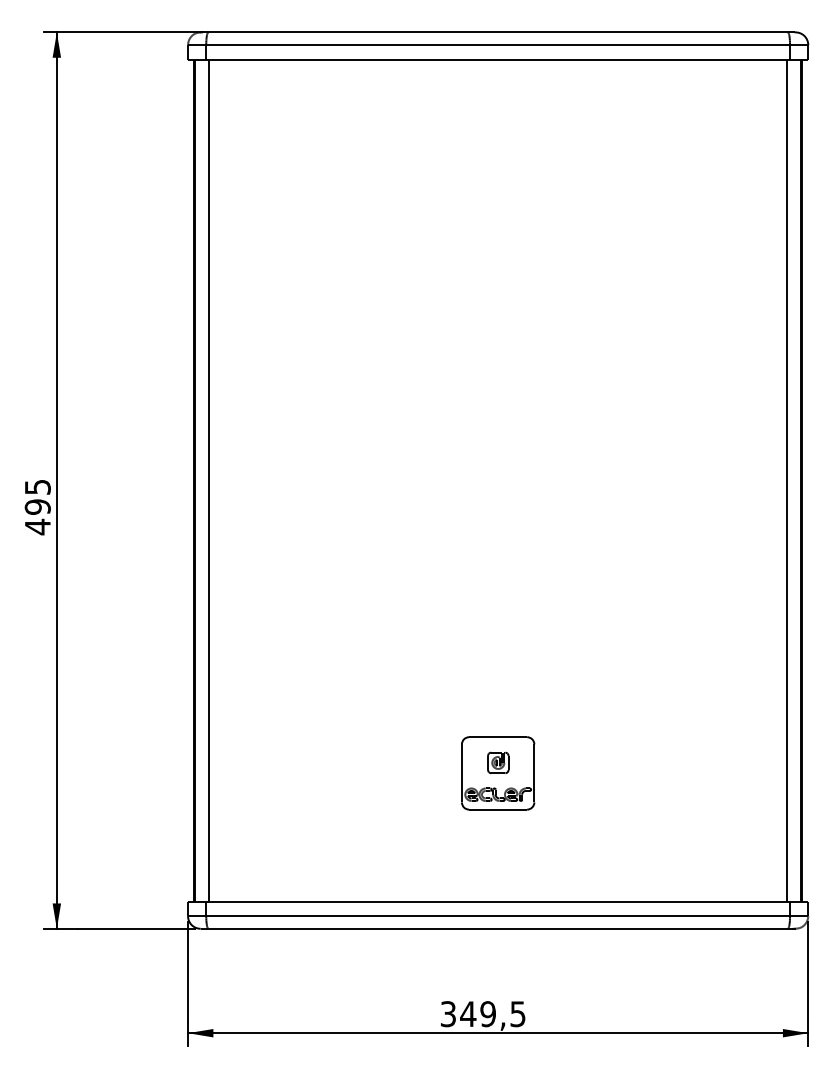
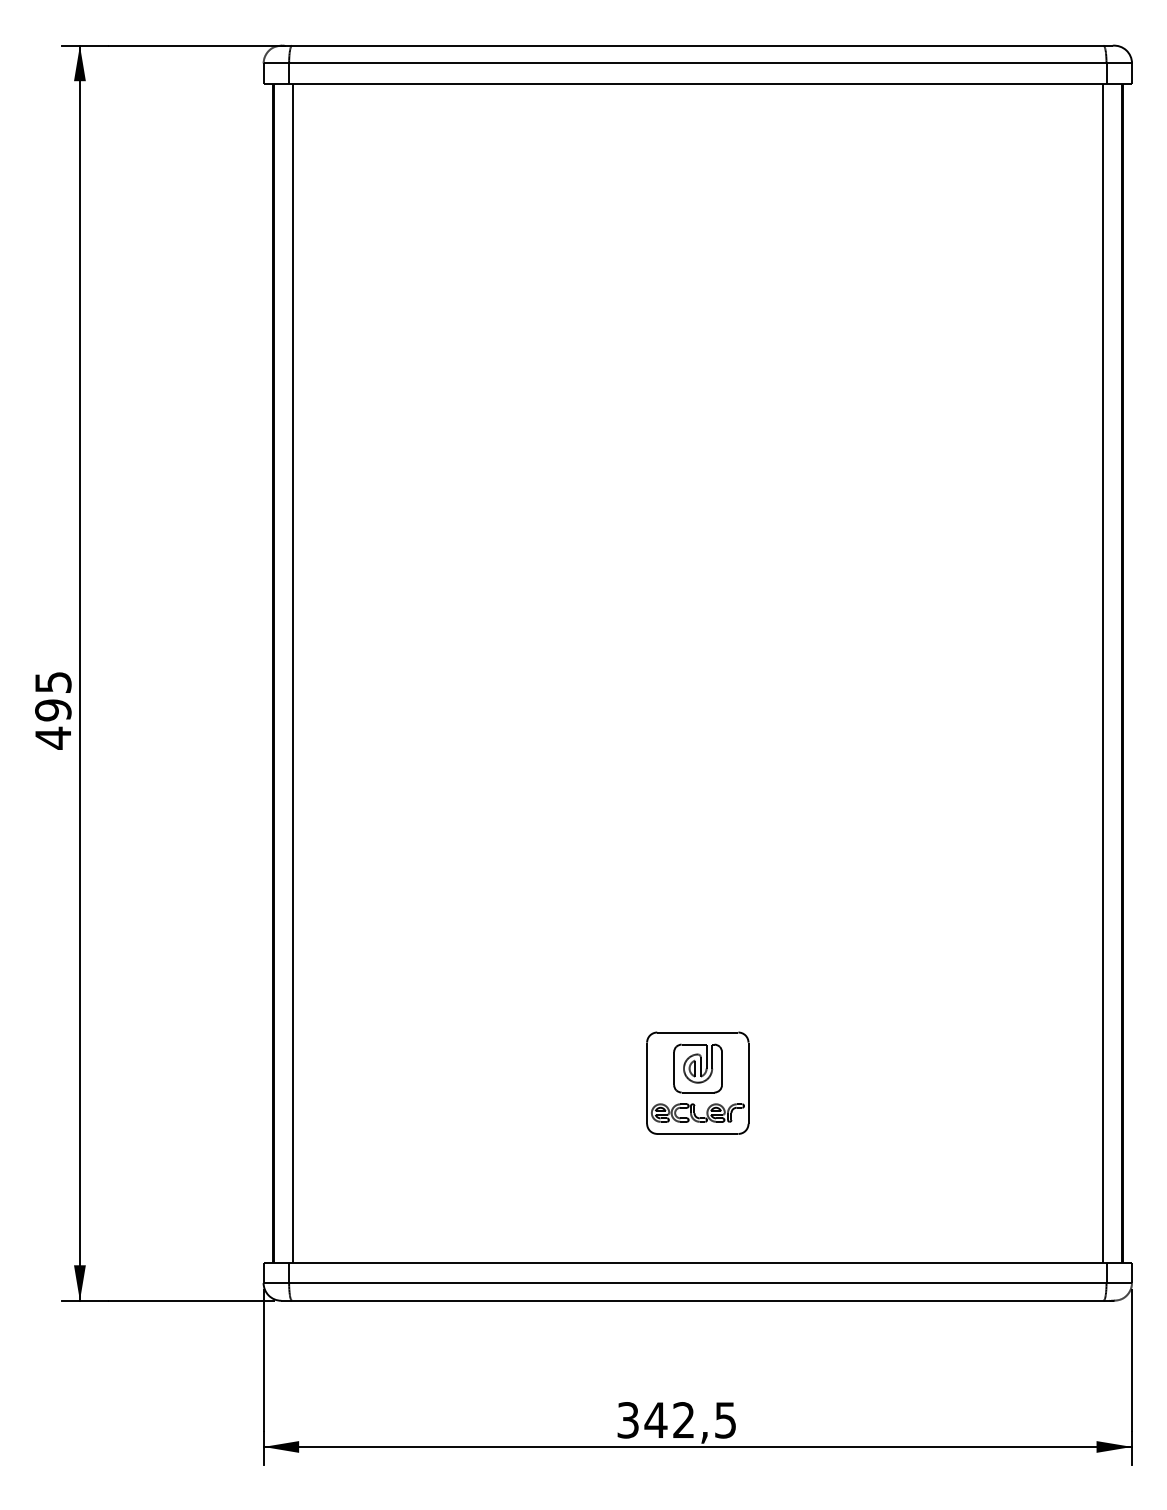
part: (497, 762) -> (697, 1068), size x1.67
text: (487, 1014) -> (683, 1420), 349,5 -> 342,5

